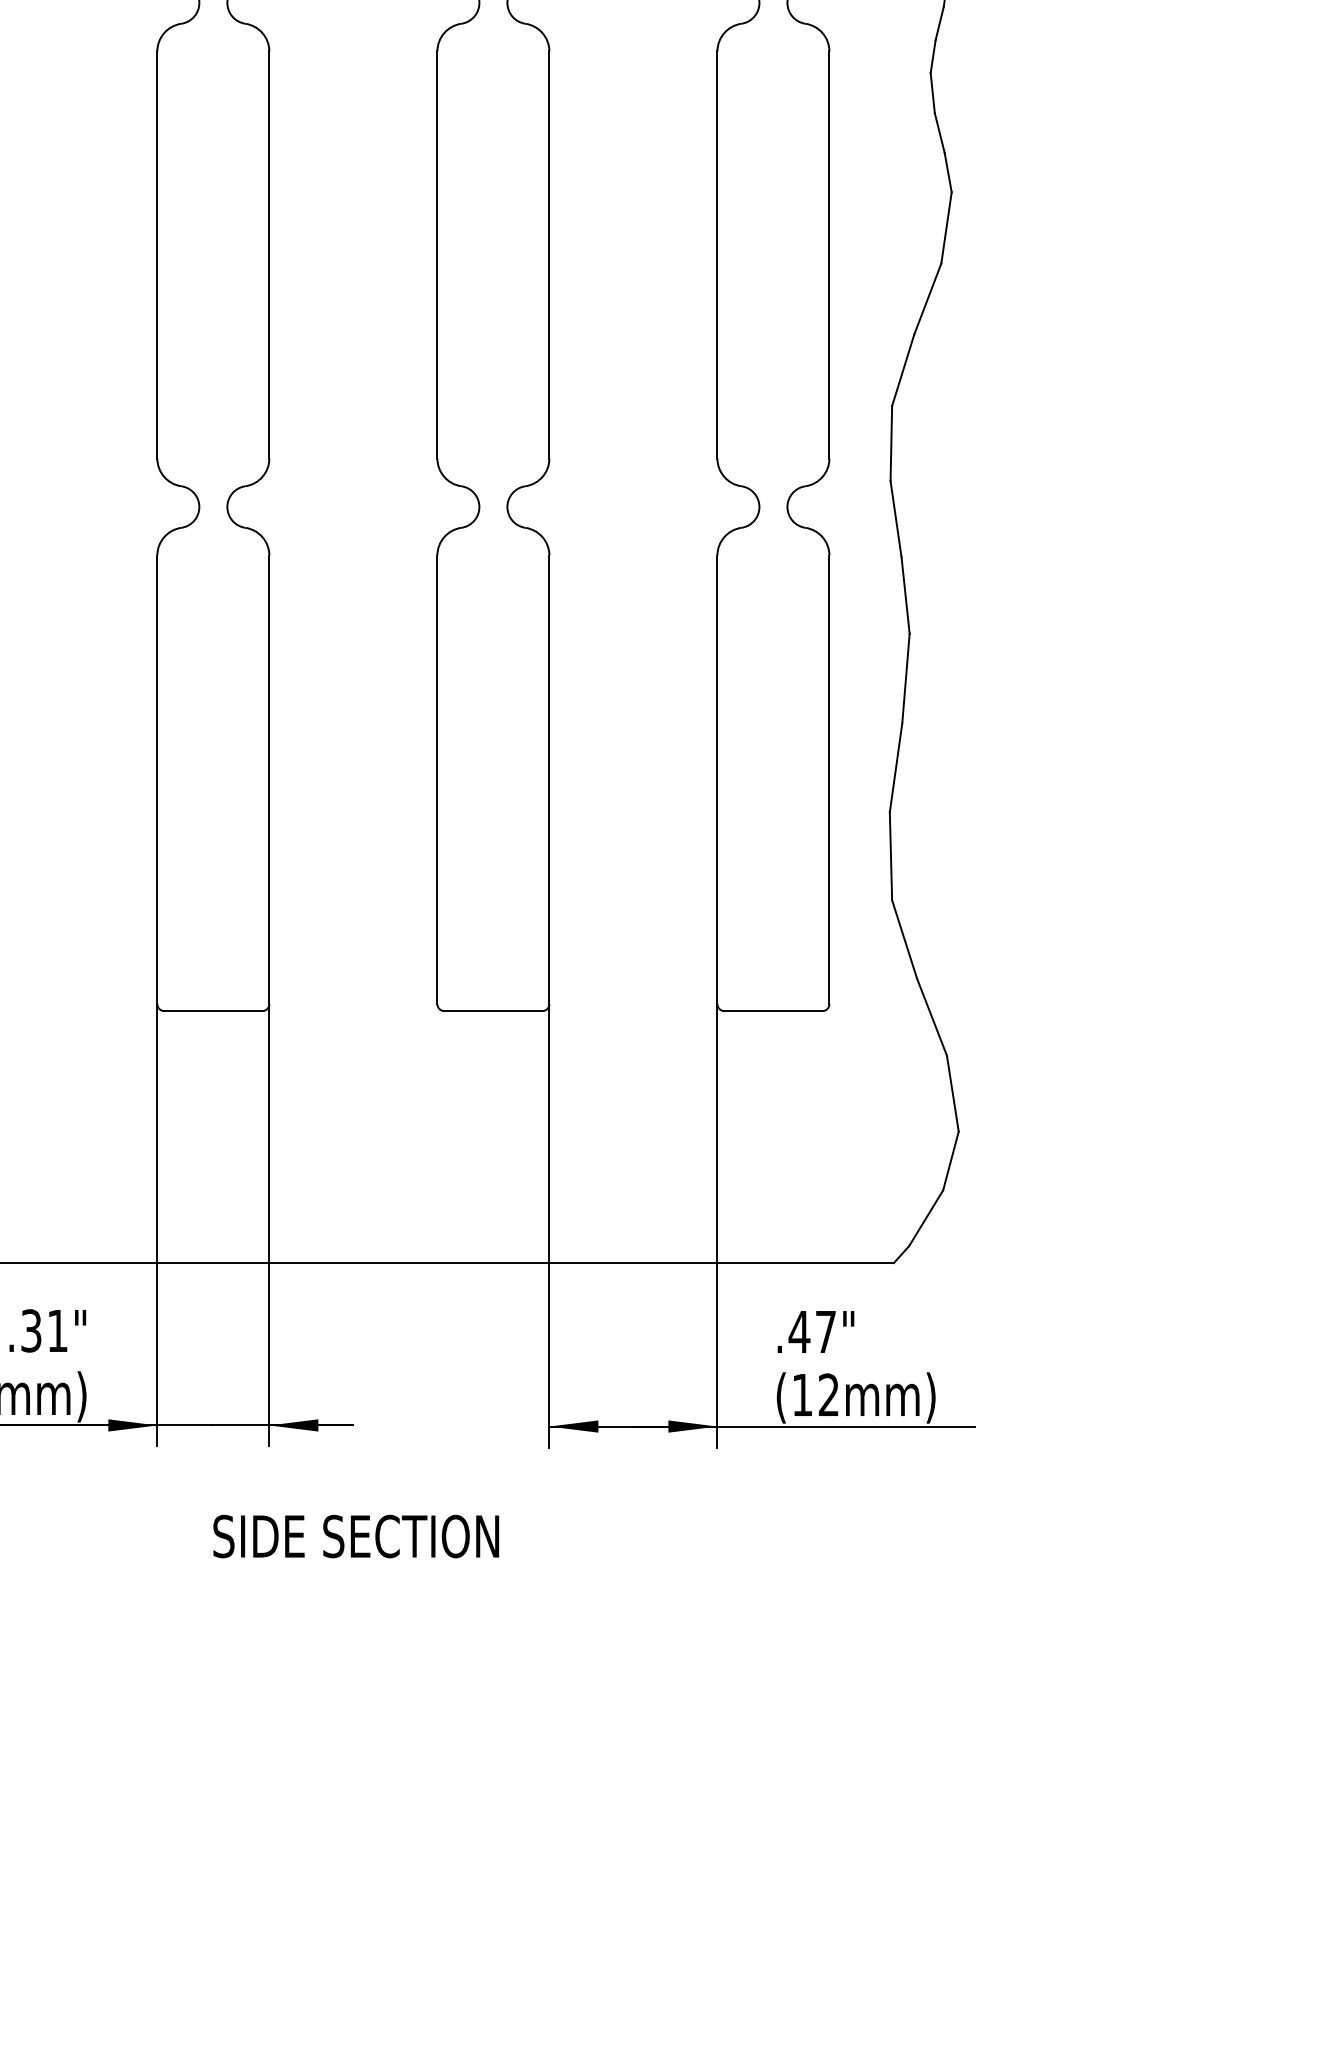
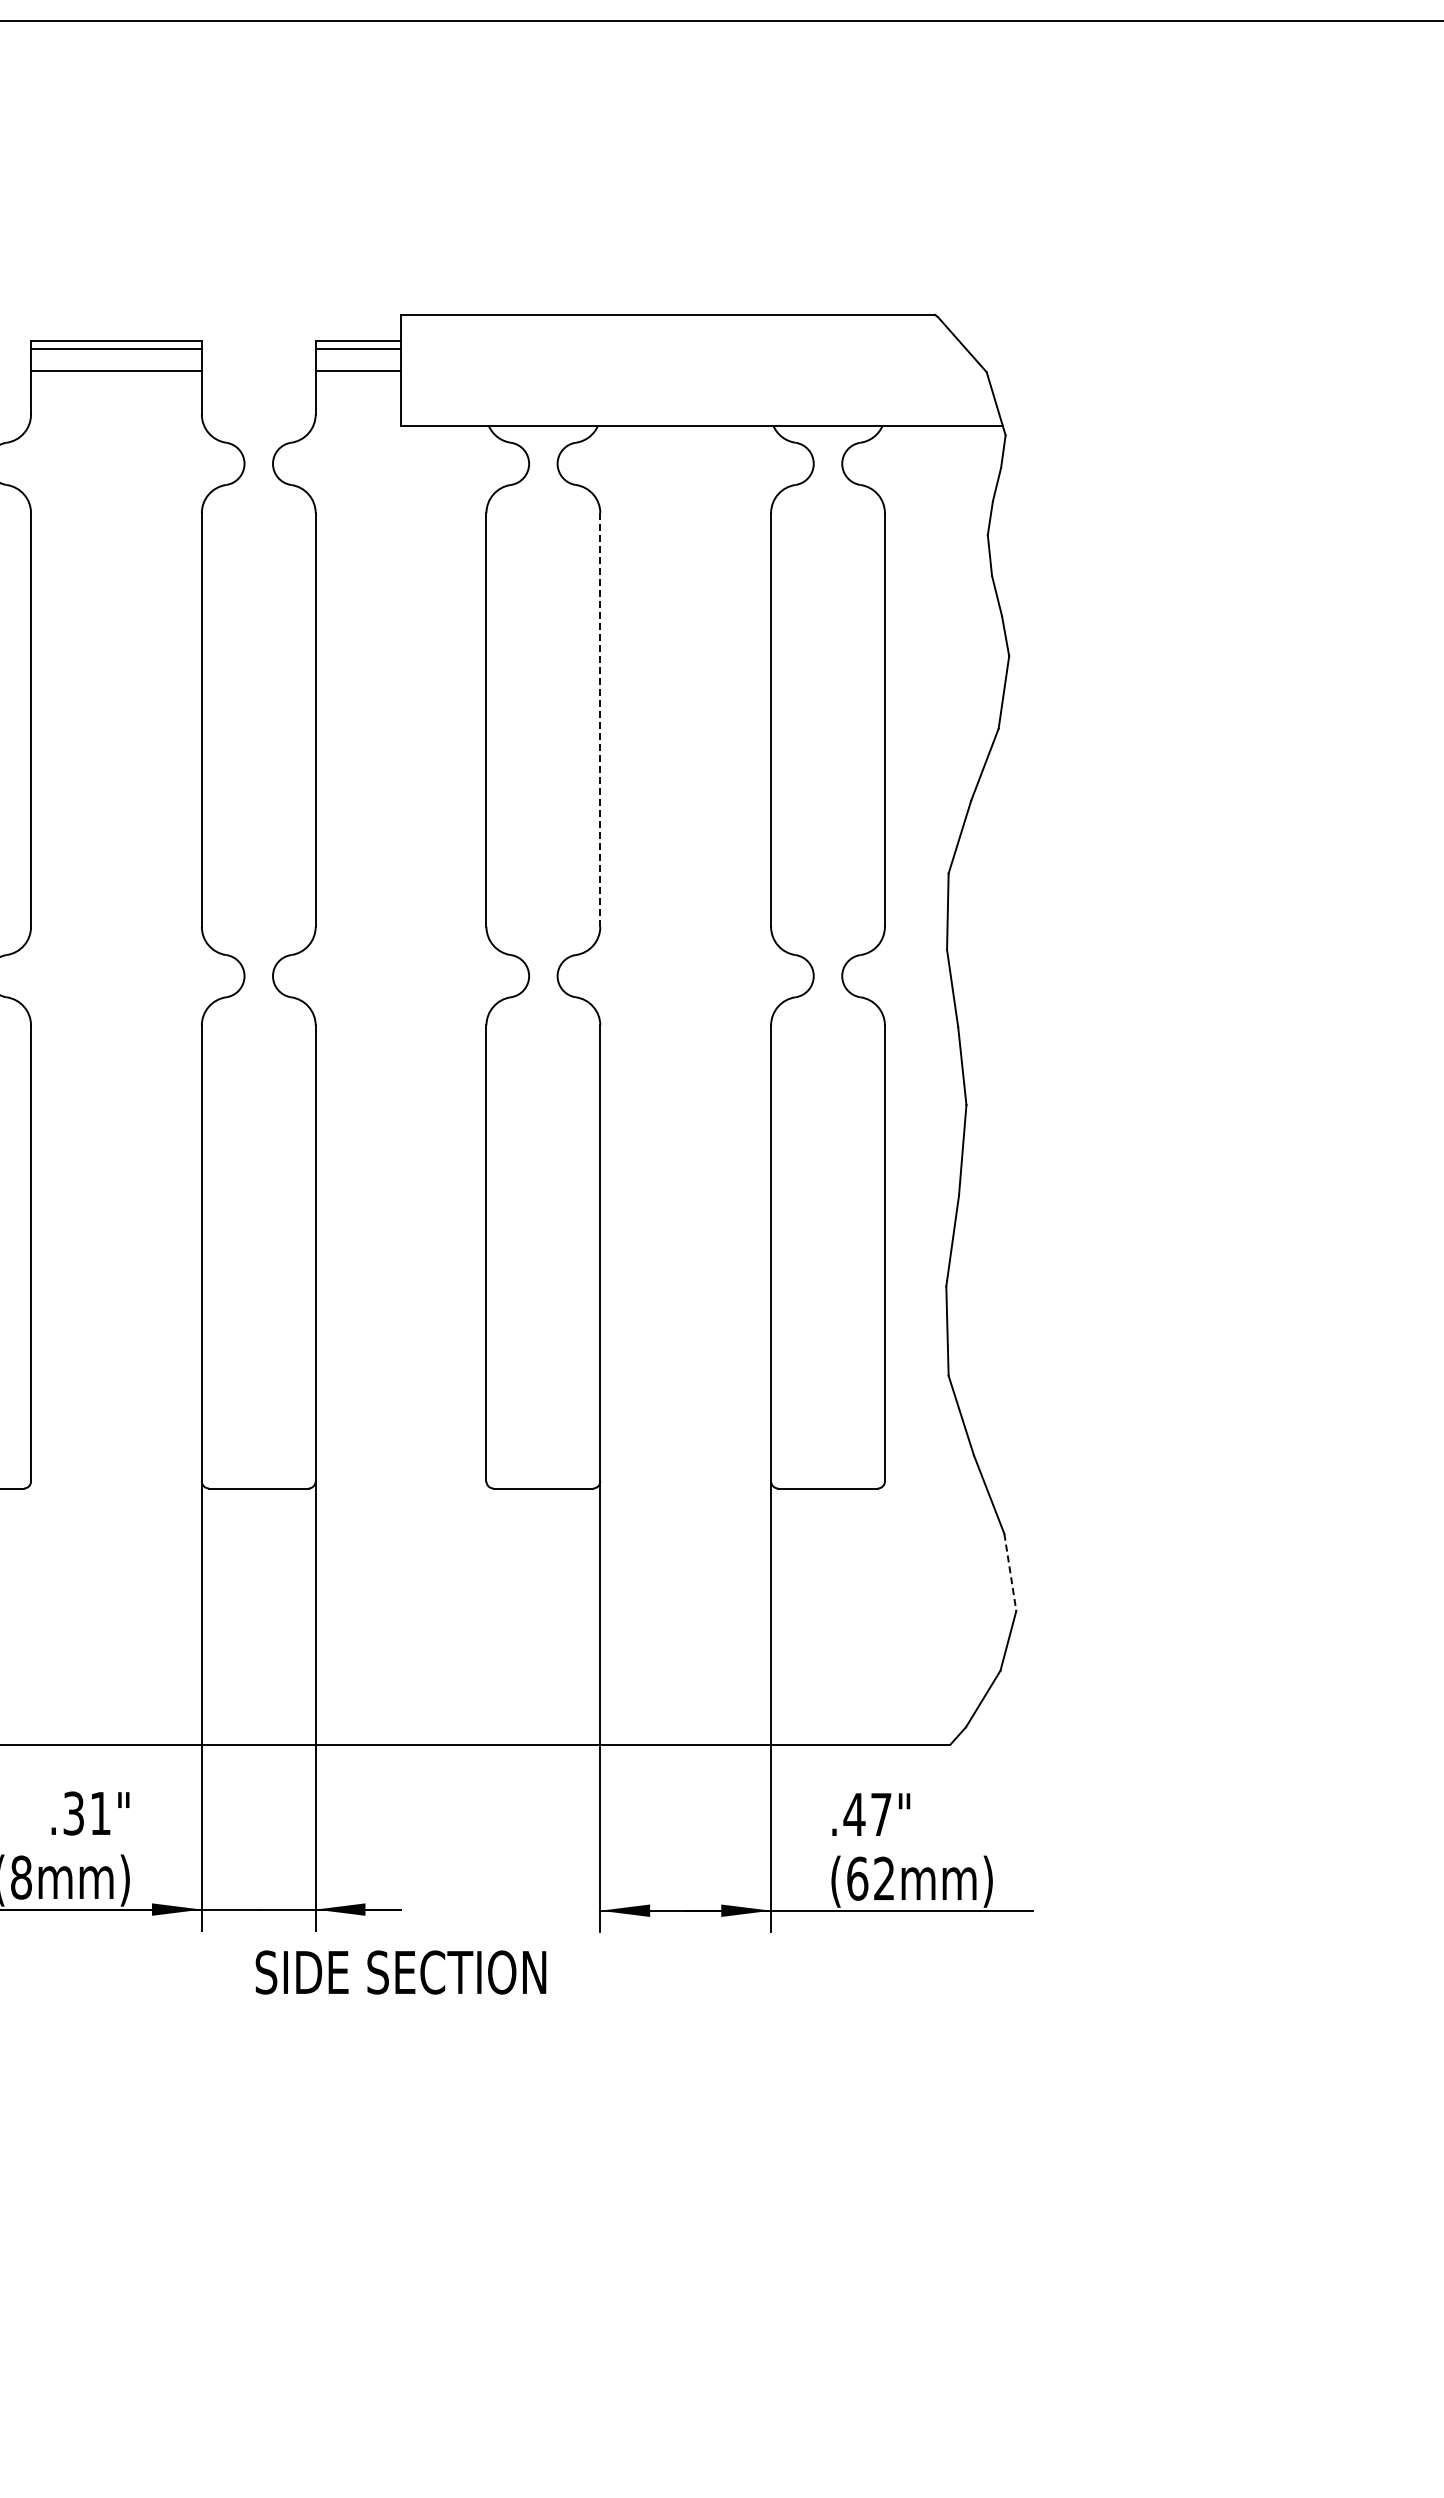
line: (549, 255) -> (600, 720), solid -> dashed
line: (952, 1093) -> (1010, 1572), solid -> dashed
text: (802, 1394) -> (857, 1878), (12mm) -> (62mm)
text: (355, 1536) -> (400, 1972), moved

